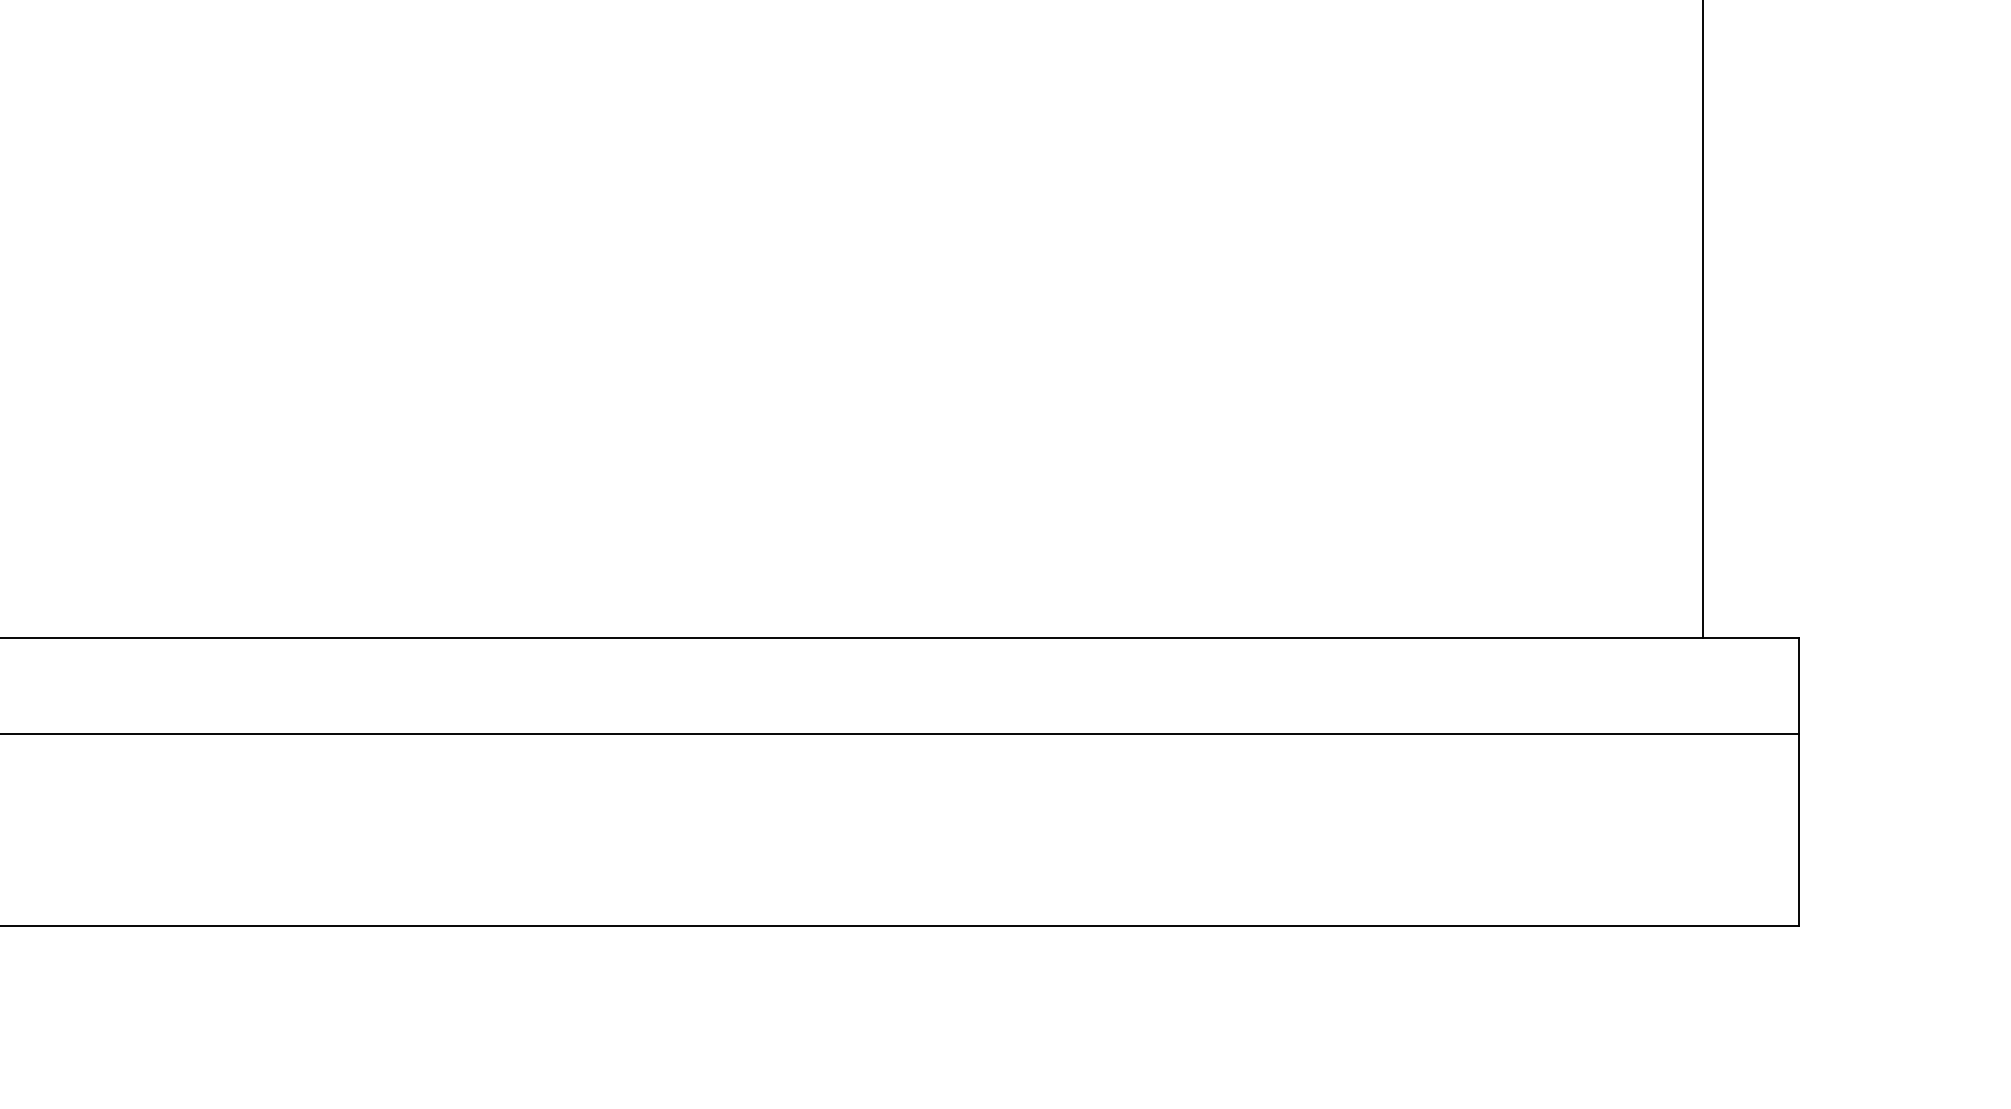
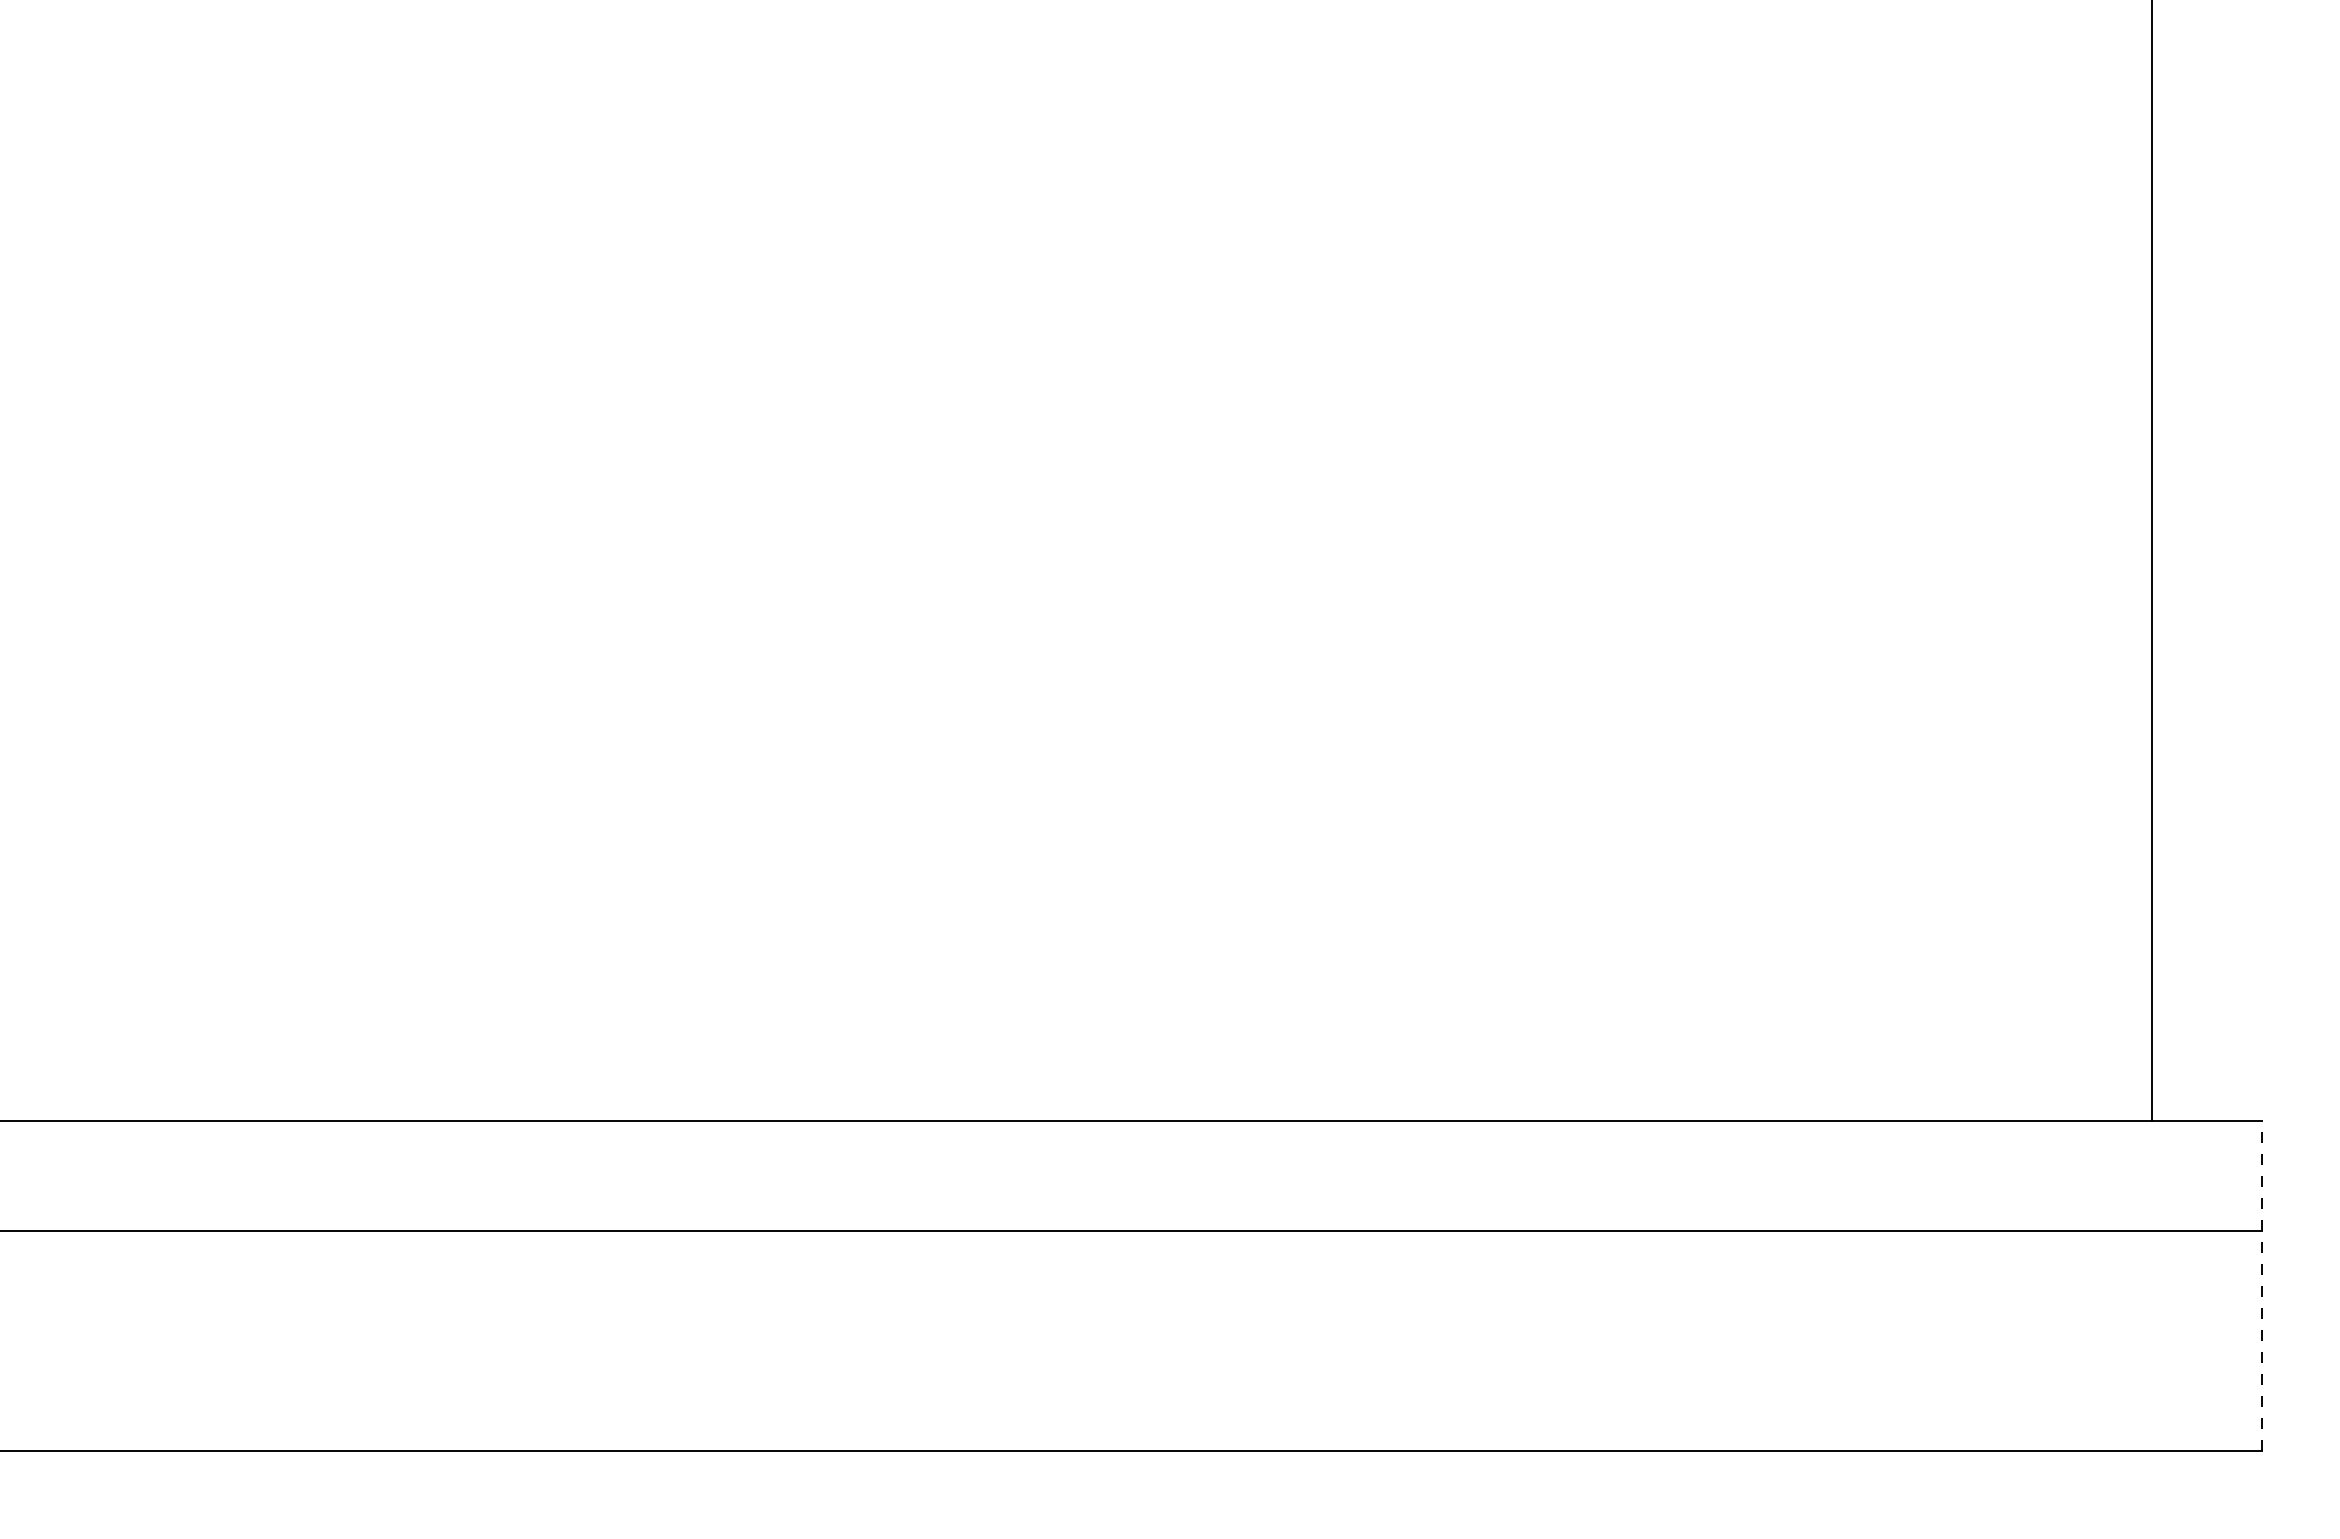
line: (1799, 782) -> (2261, 1285), solid -> dashed

